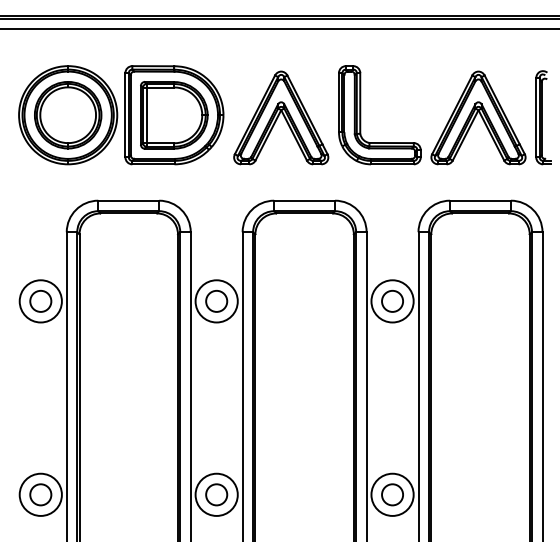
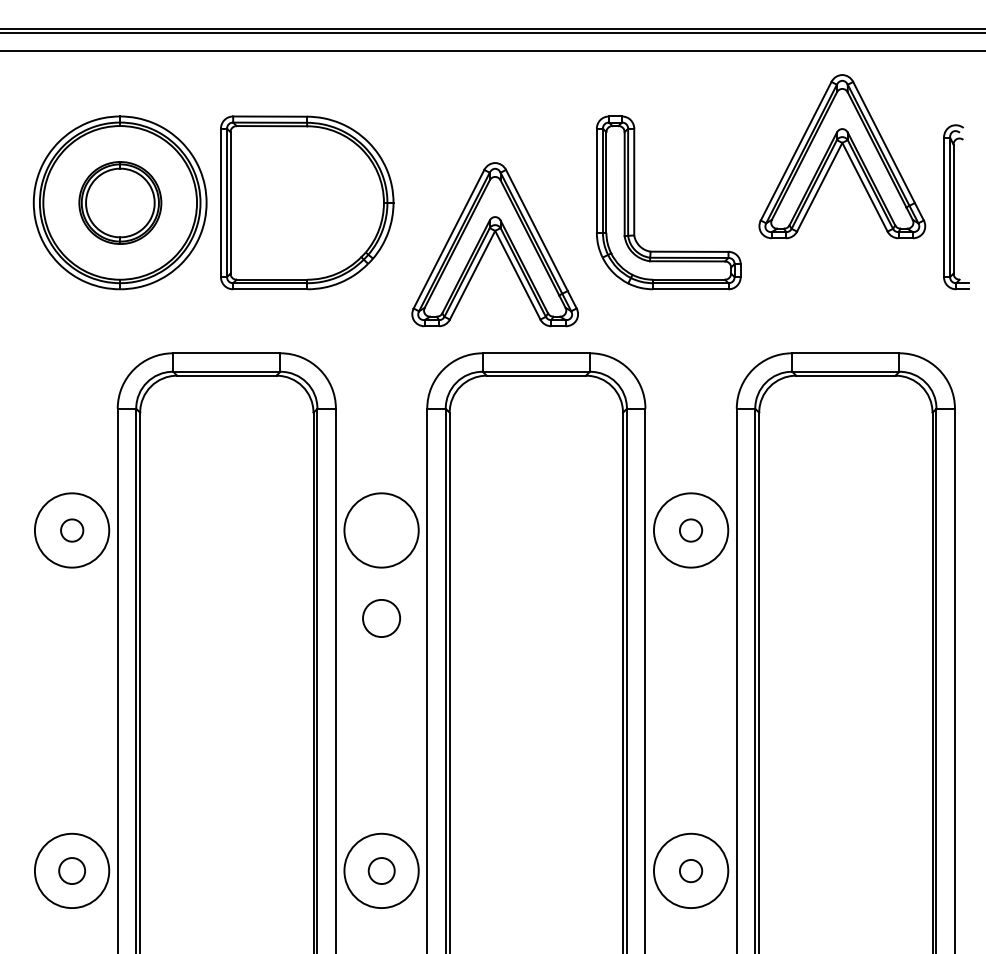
part: (68, 115) -> (120, 203), size x0.7
part: (174, 115) -> (307, 203), removed
part: (281, 117) -> (495, 243), moved
part: (478, 117) -> (842, 155), moved
circle: (40, 301) -> (71, 530), size x0.6
circle: (216, 301) -> (381, 618), moved
circle: (392, 301) -> (690, 530), size x0.6
circle: (40, 494) -> (71, 870), size x0.7
circle: (216, 494) -> (381, 870), size x0.7
circle: (392, 494) -> (690, 870), size x0.6

